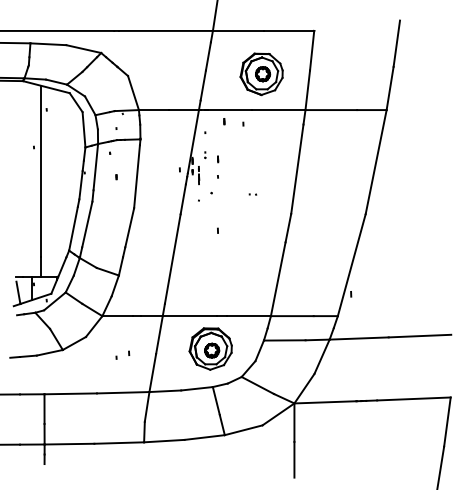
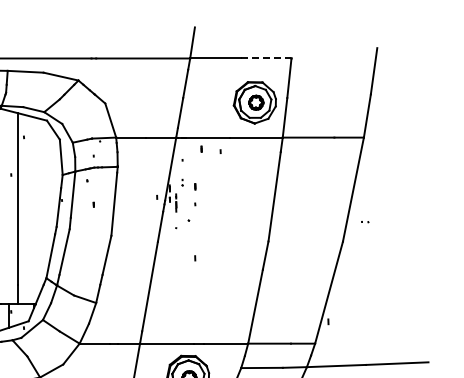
line: (289, 30) -> (266, 58), solid -> dashed
part: (261, 74) -> (254, 103), moved
part: (252, 194) -> (364, 222), moved

